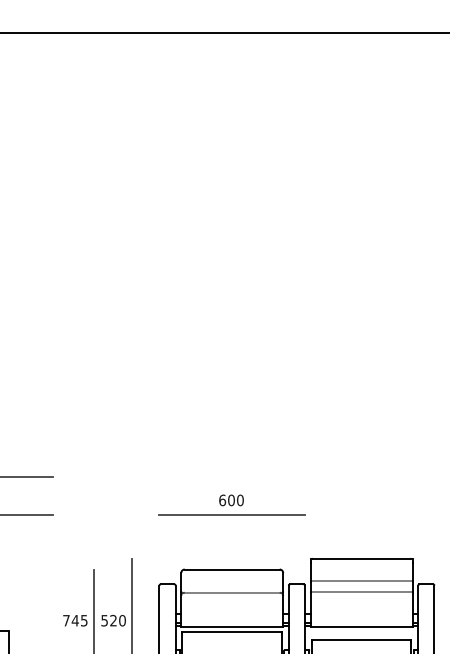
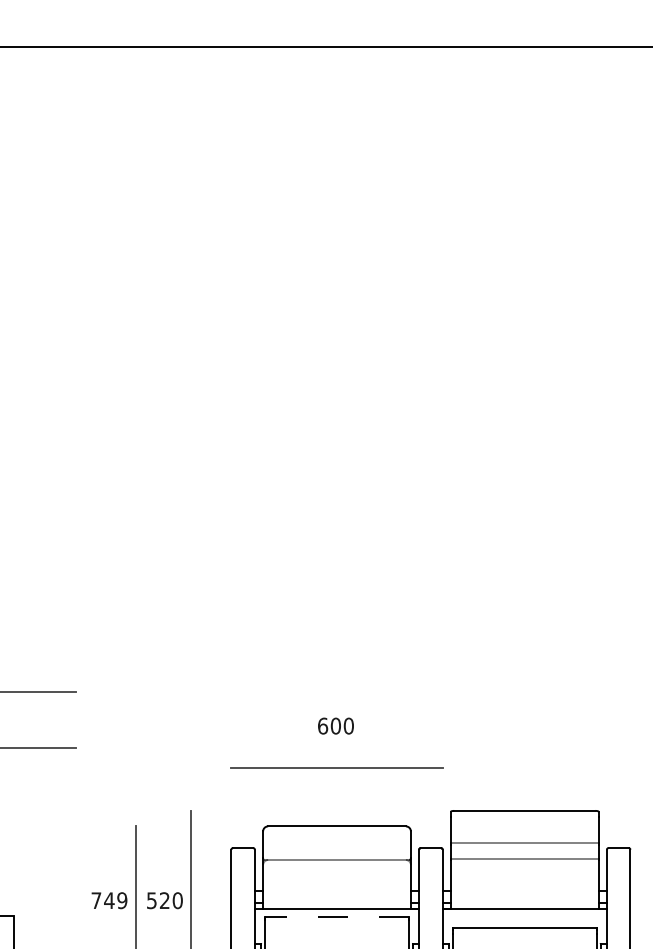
line: (231, 514) -> (335, 766), moved
text: (83, 620) -> (121, 900), 745 -> 749
line: (232, 632) -> (337, 917), solid -> dashed

